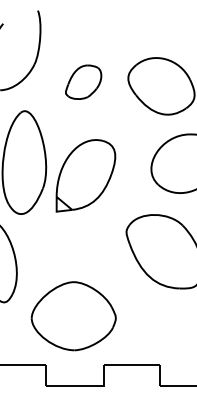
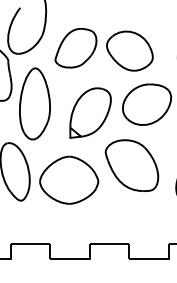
part: (82, 82) -> (75, 48), size x1.67
part: (85, 174) -> (90, 112), moved
part: (74, 315) -> (69, 179), moved

